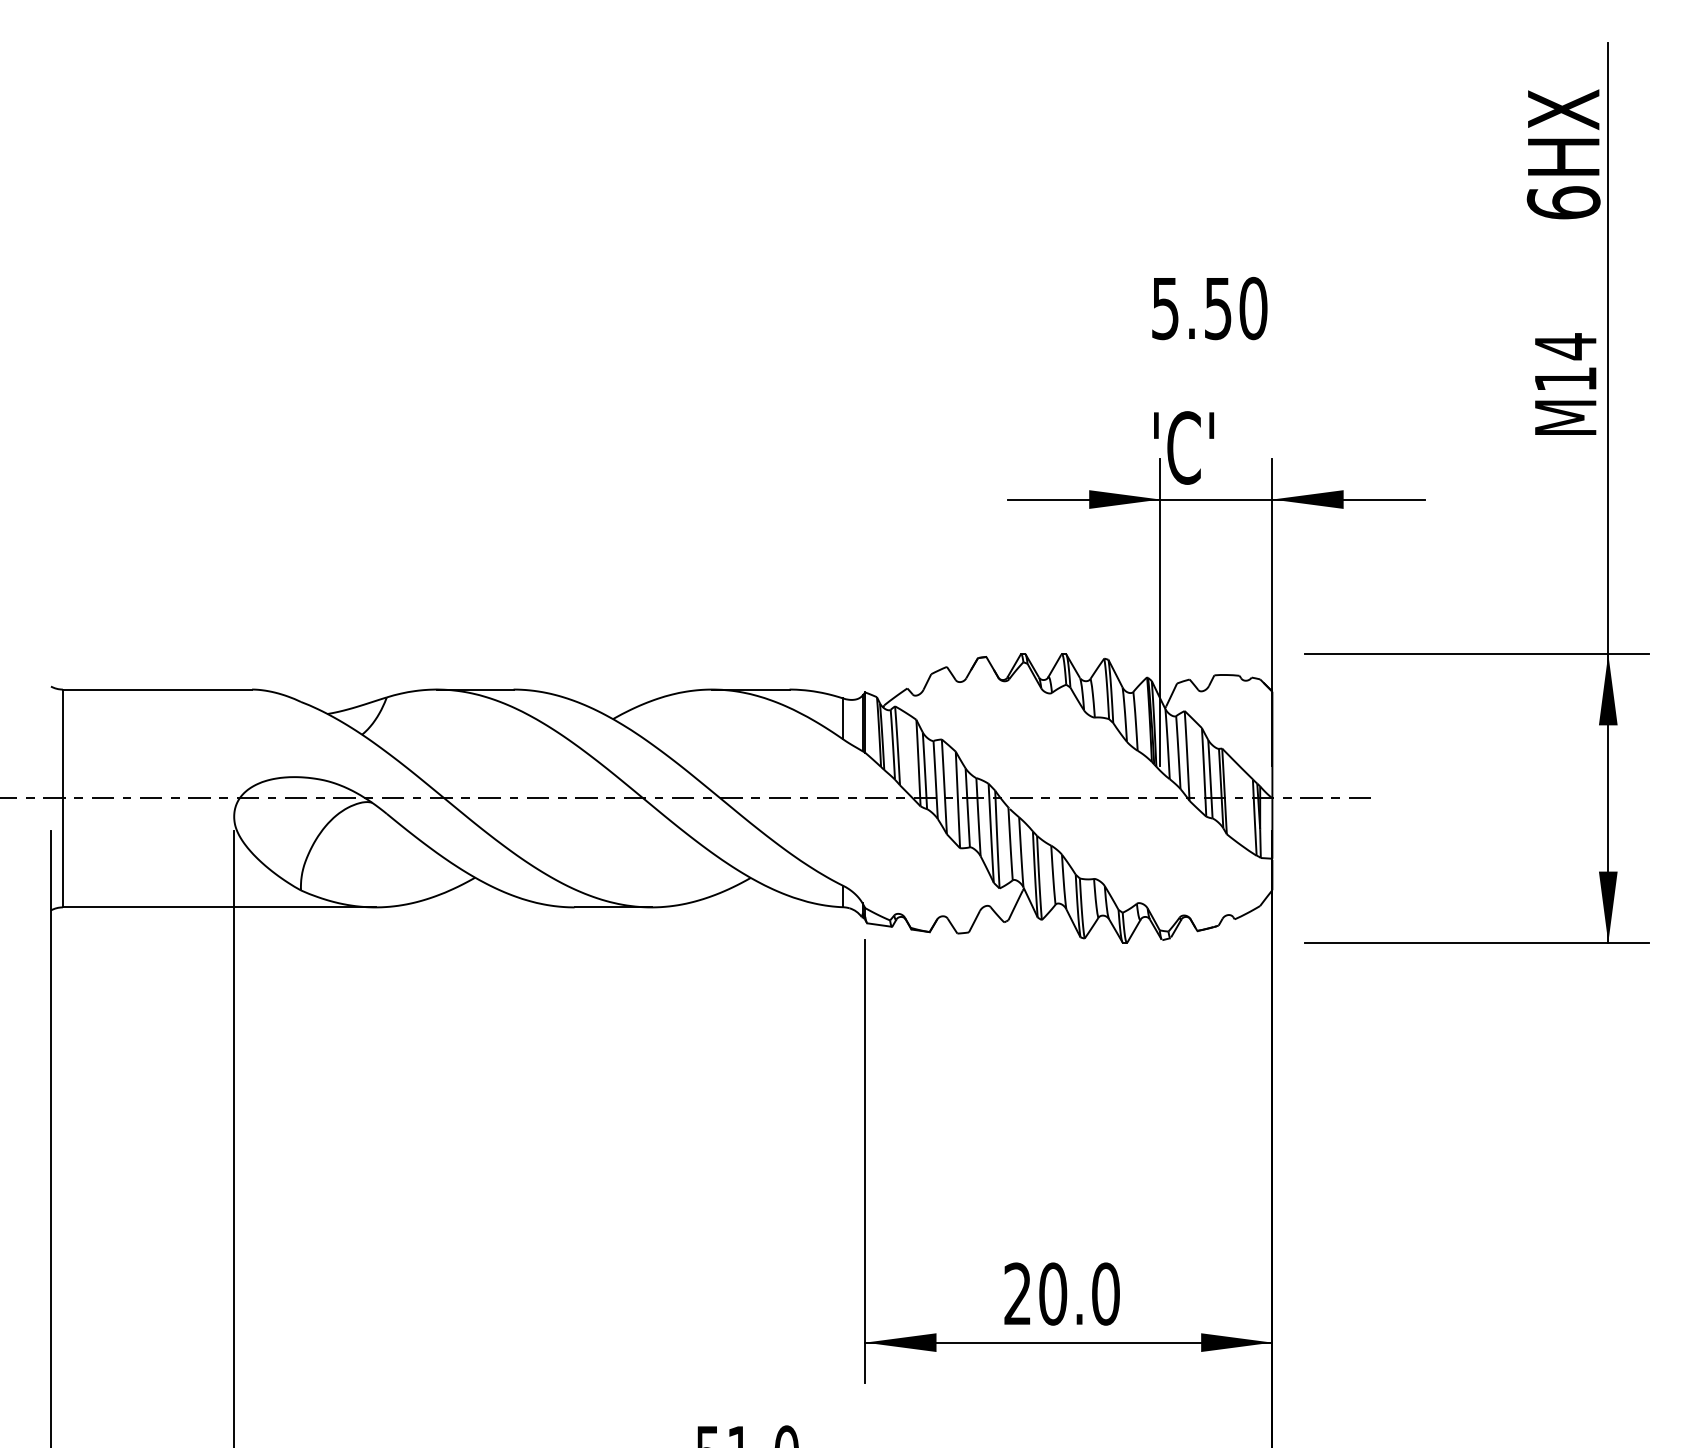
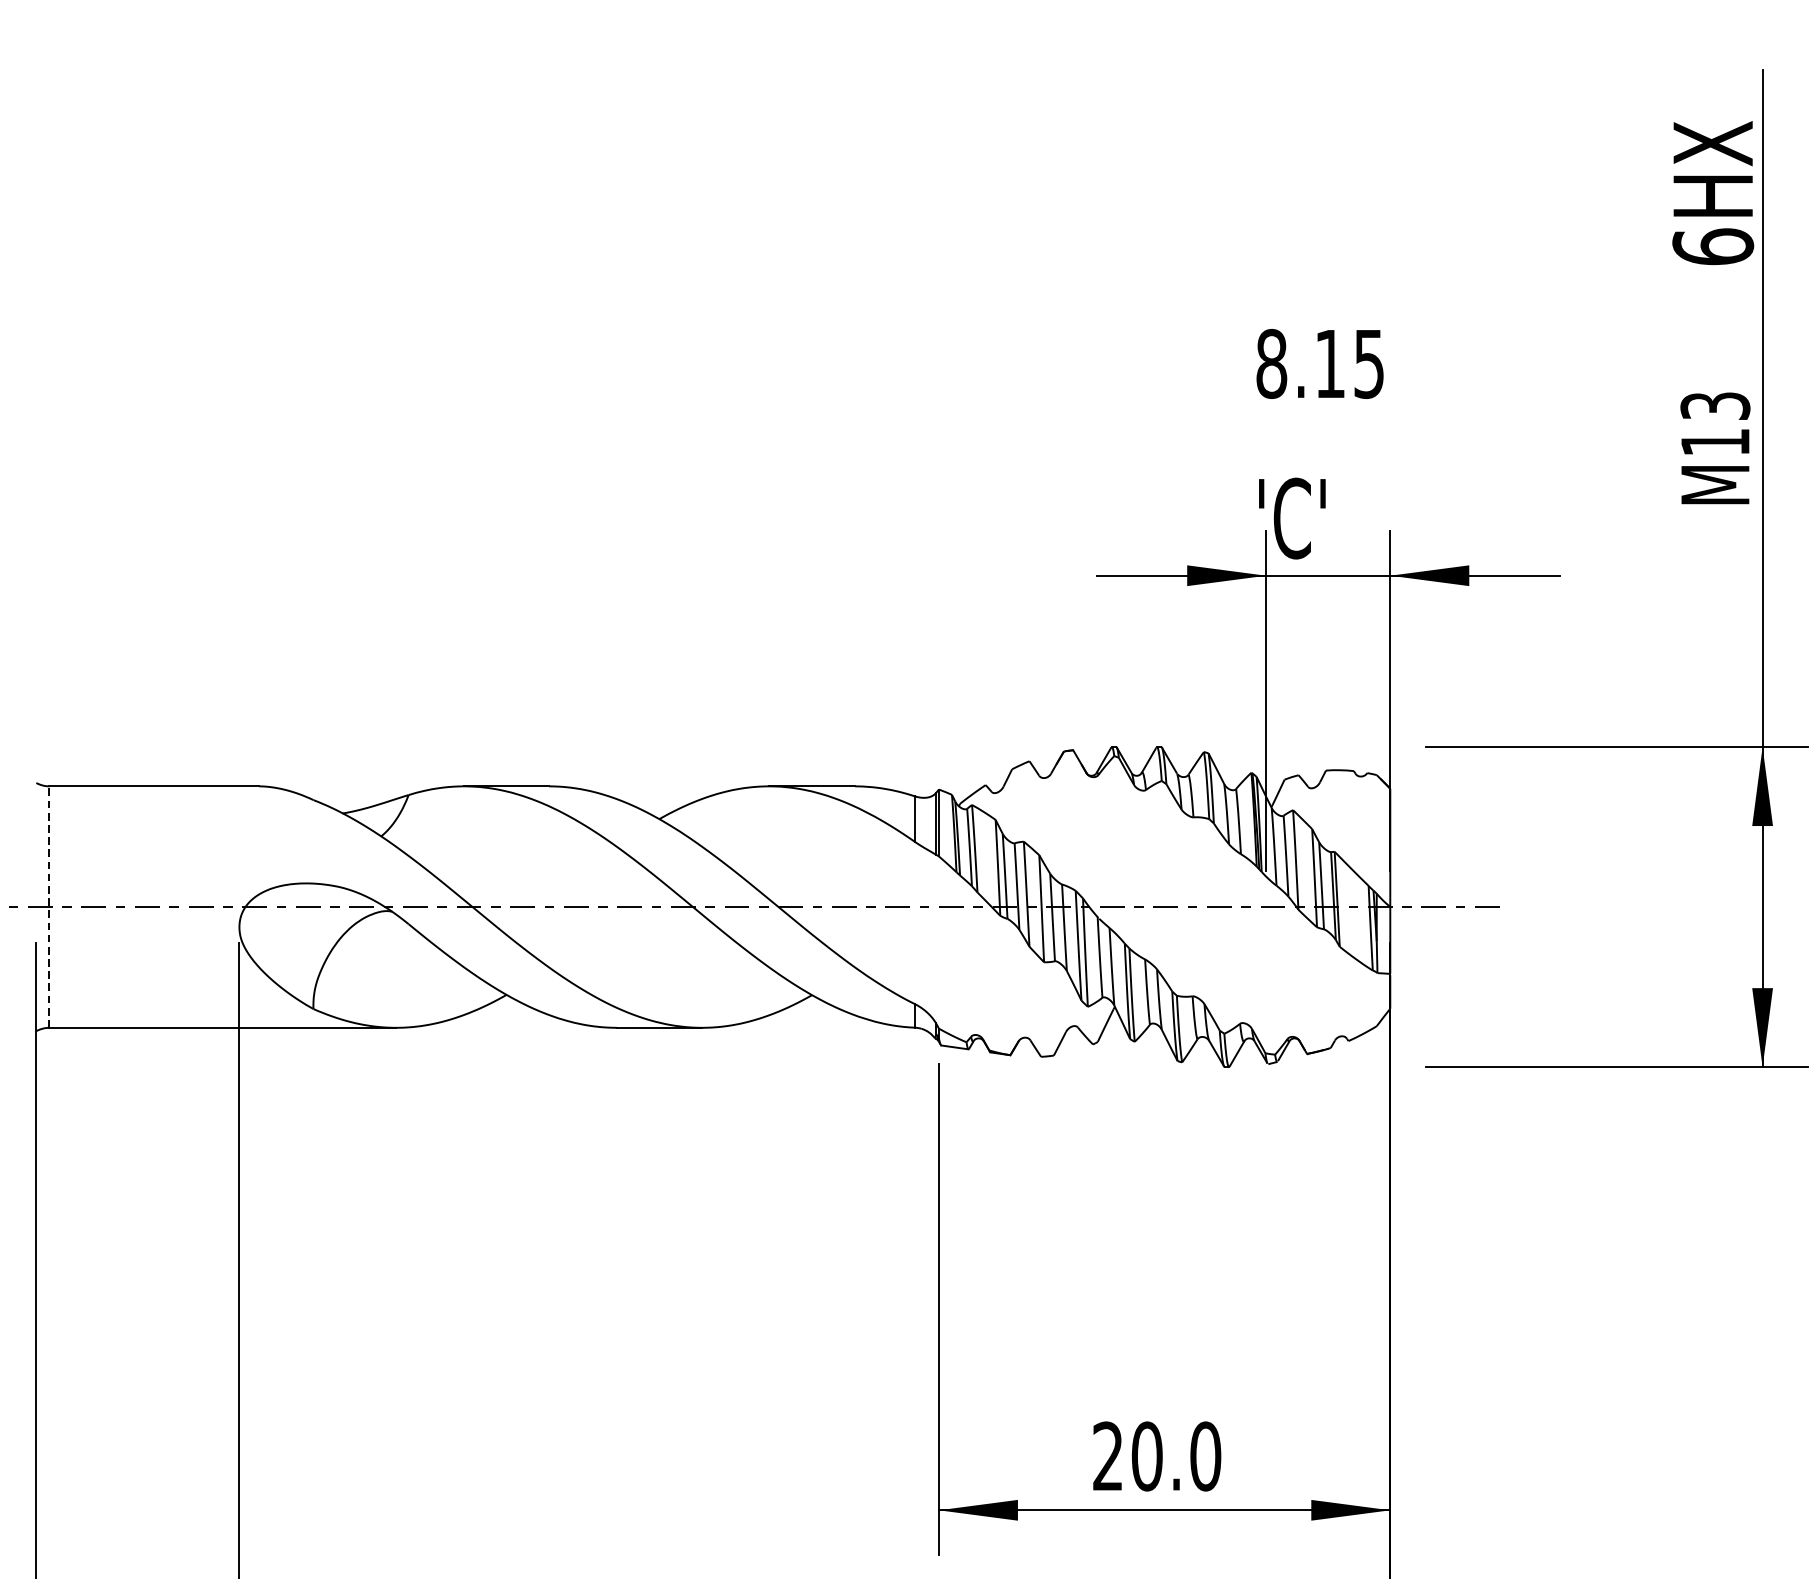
text: (1209, 308) -> (1320, 363), 5.50 -> 8.15
text: (1565, 346) -> (1715, 406), M14 -> M13
line: (62, 798) -> (49, 907), solid -> dashed

